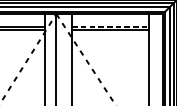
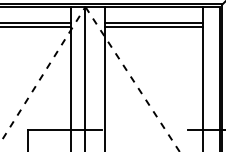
line: (110, 26) -> (153, 22), dashed -> solid

